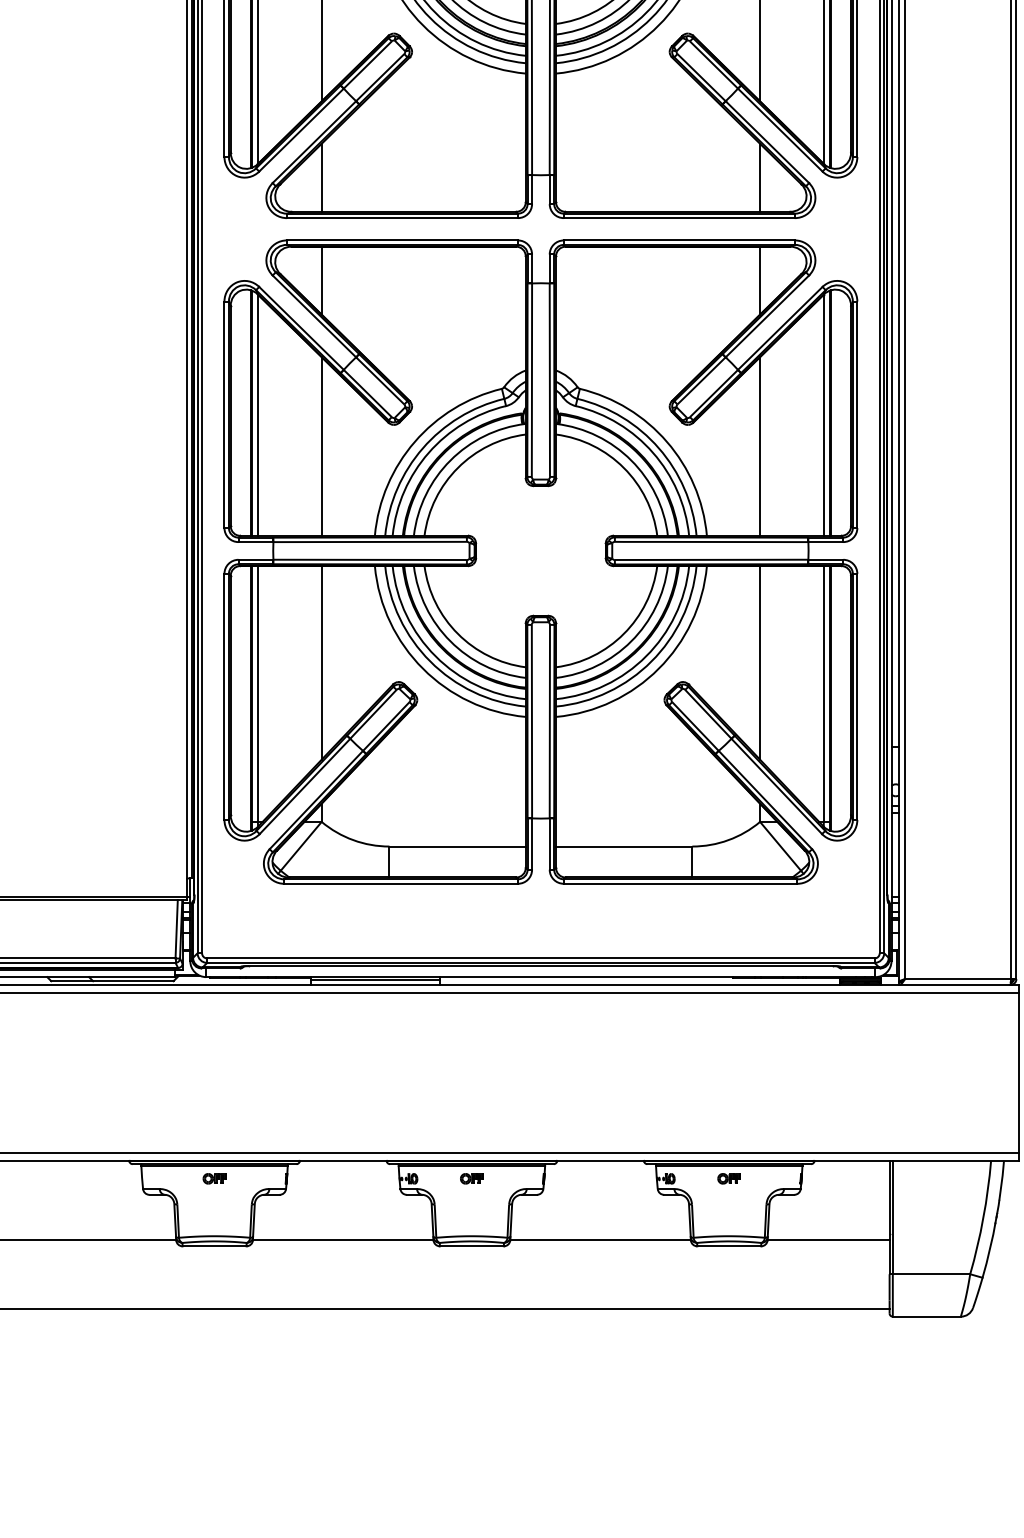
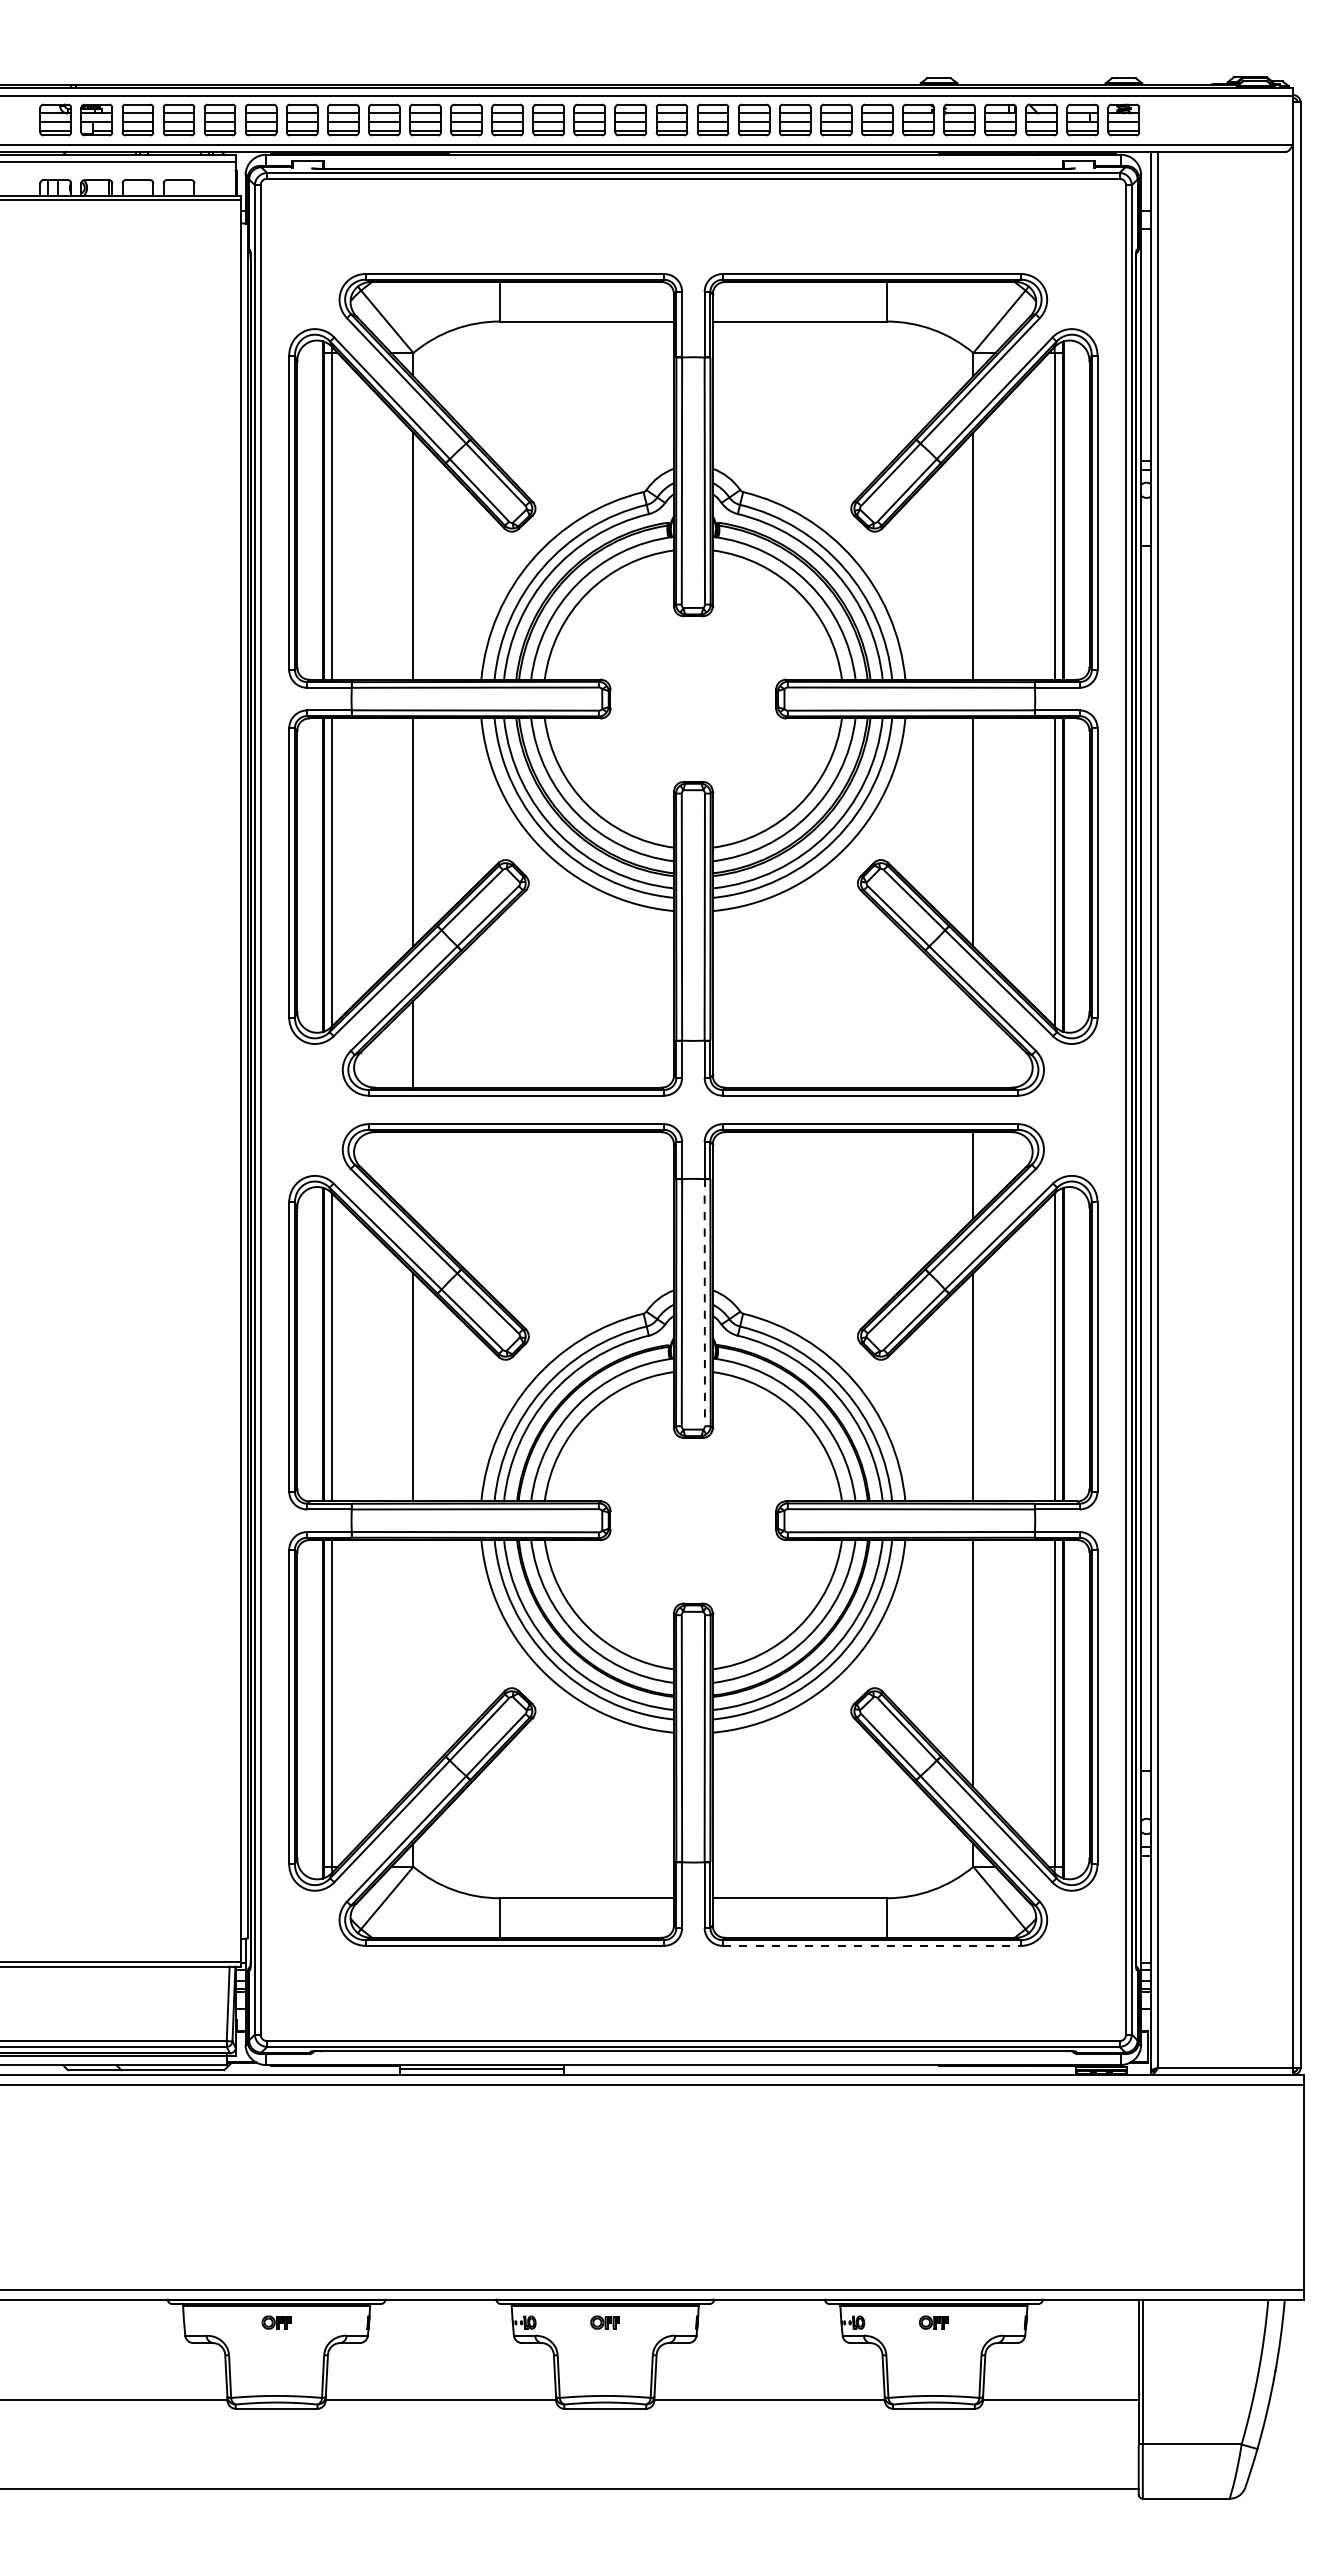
line: (760, 177) -> (973, 1043), removed
line: (321, 280) -> (413, 1175), removed
line: (549, 379) -> (704, 1301), solid -> dashed
line: (321, 662) -> (413, 1663), removed
line: (681, 883) -> (872, 1945), solid -> dashed

